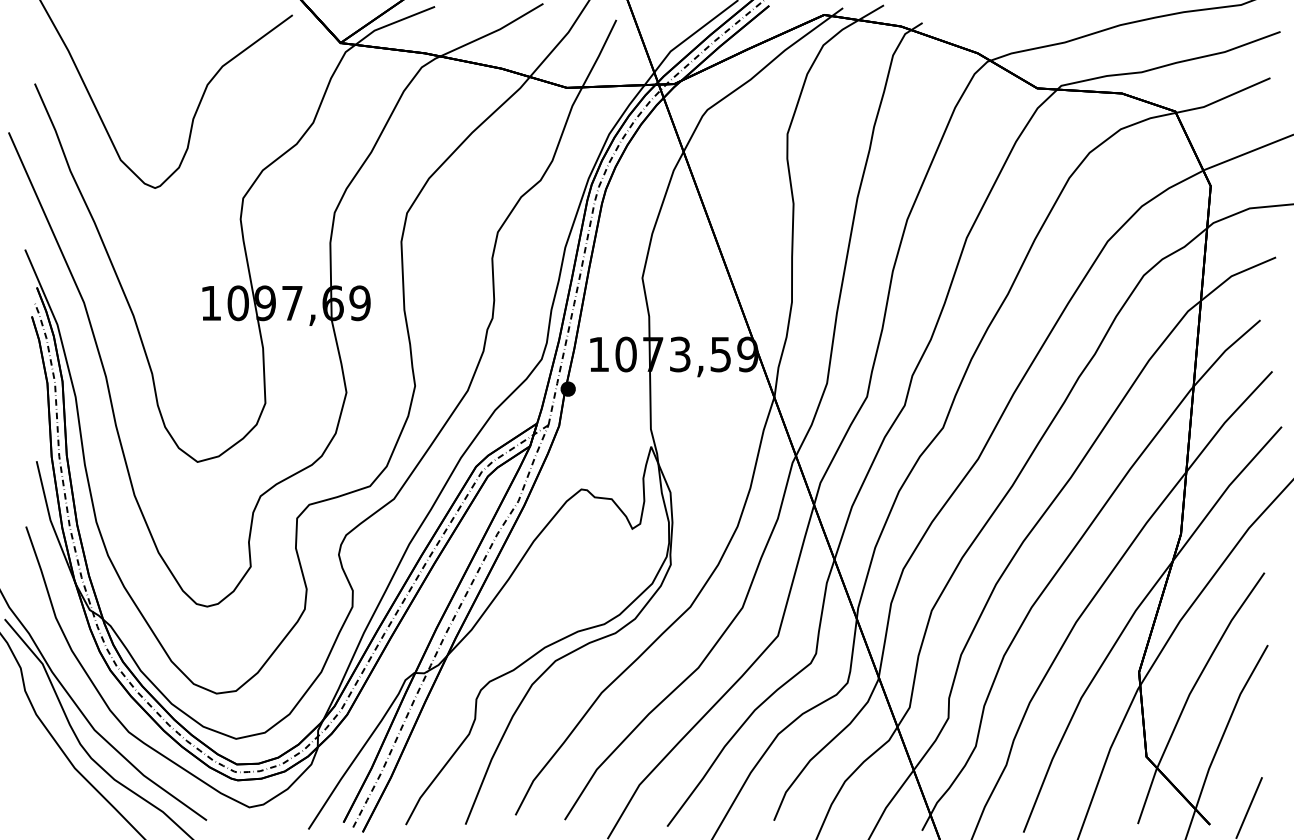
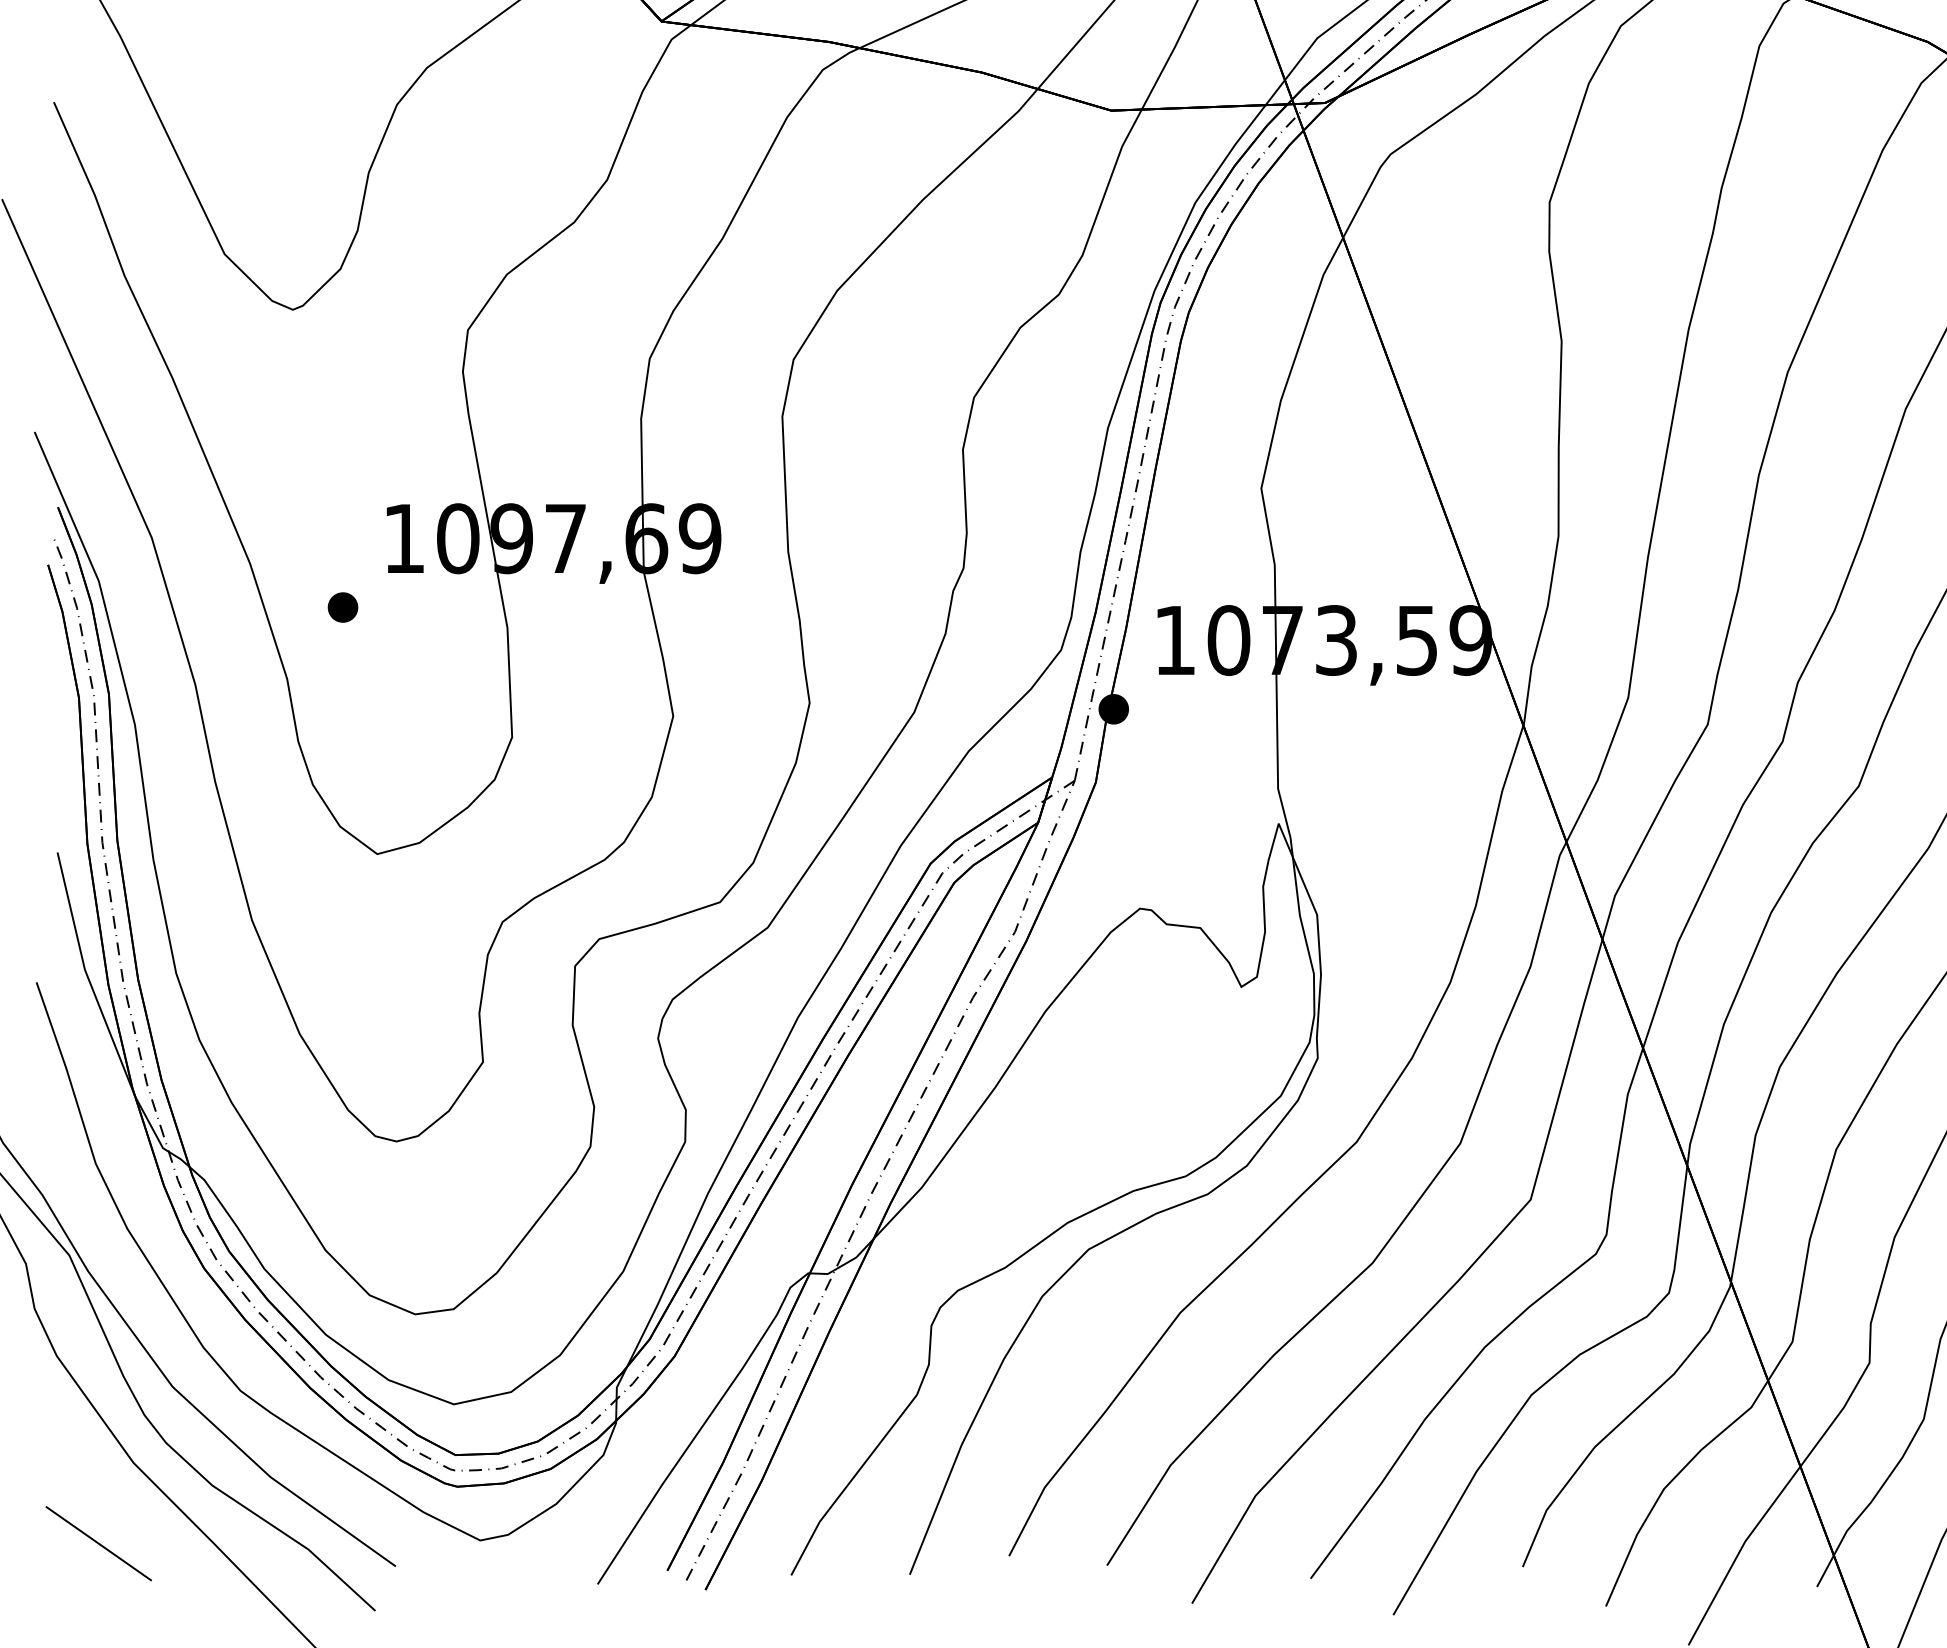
part: (179, 337) -> (341, 606), added
line: (57, 808) -> (98, 1542), added

